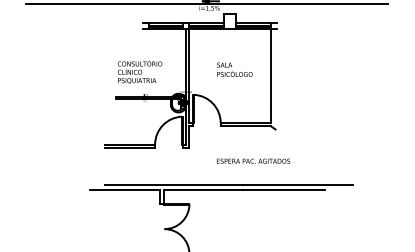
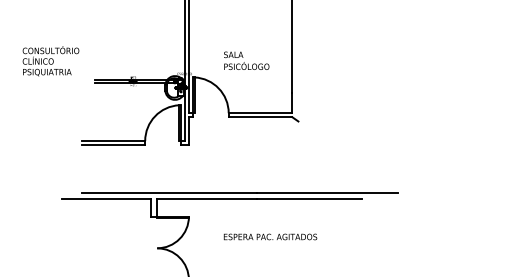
text: (234, 69) -> (246, 60), moved
text: (139, 71) -> (50, 60), moved
text: (253, 160) -> (270, 236), moved

